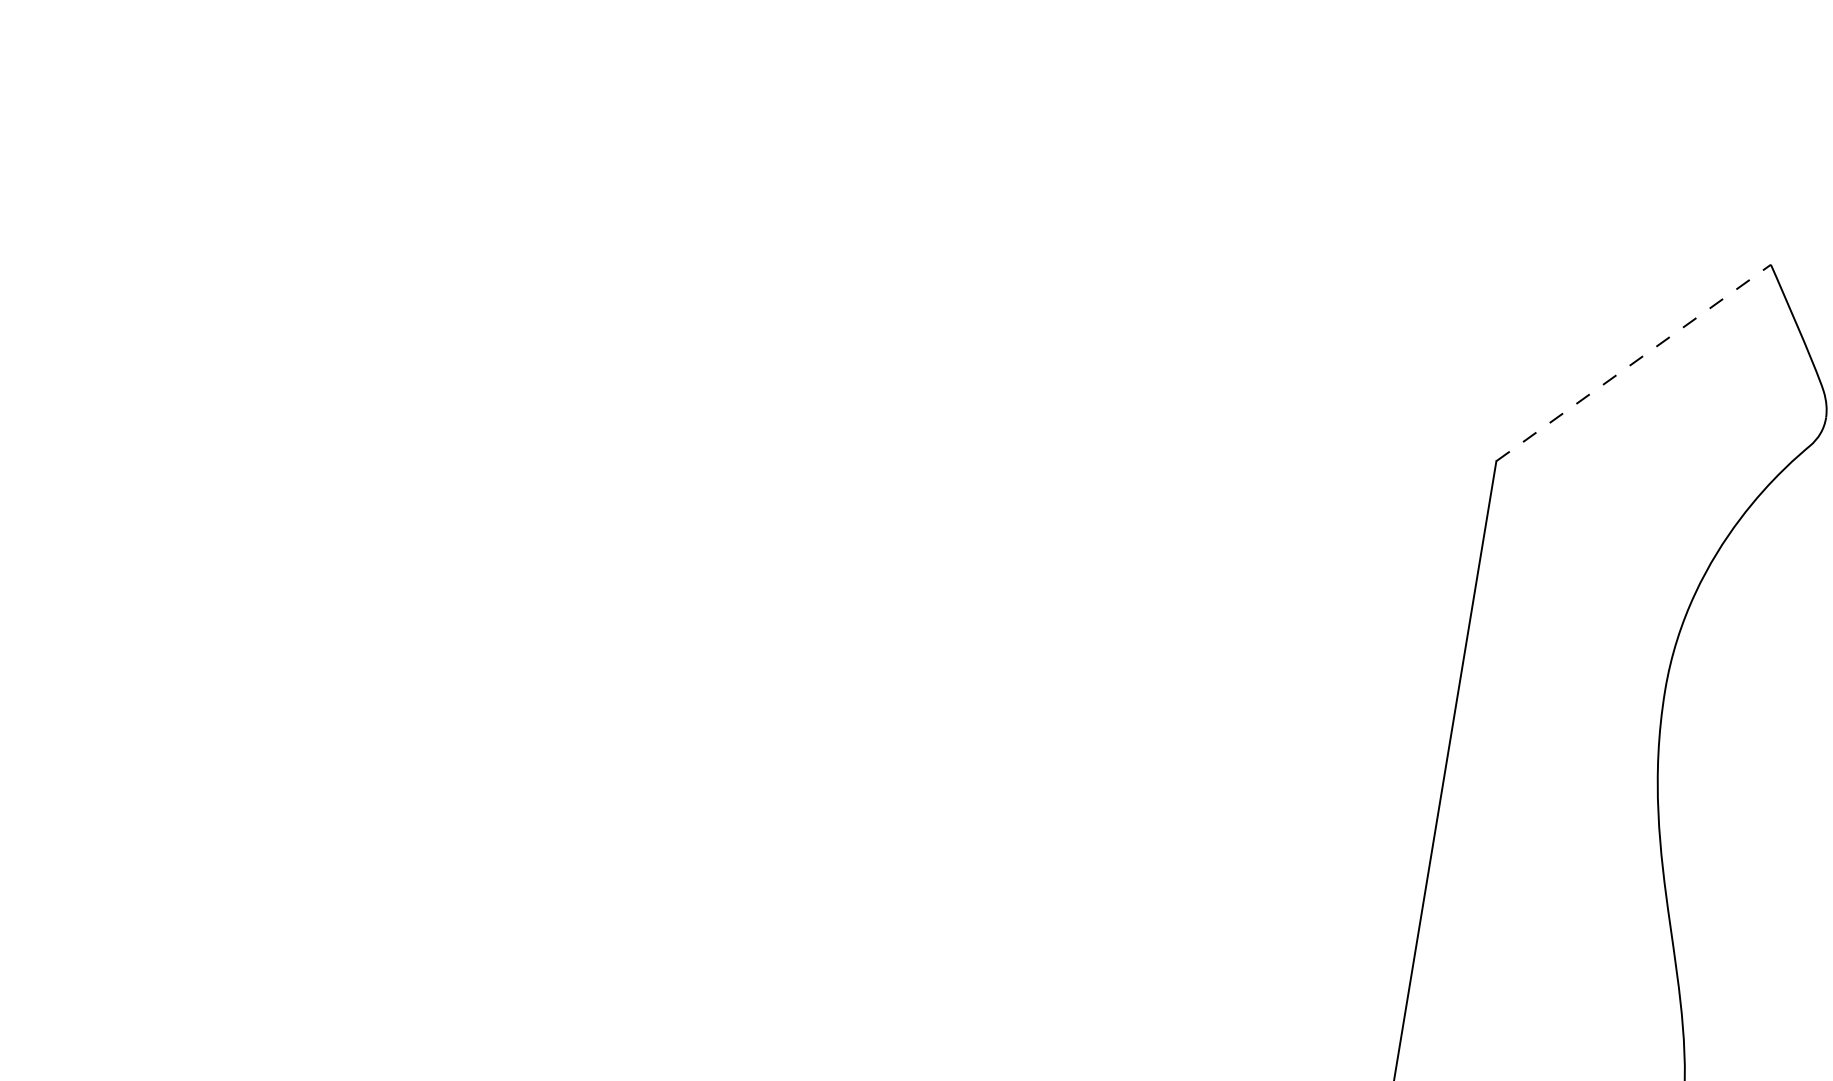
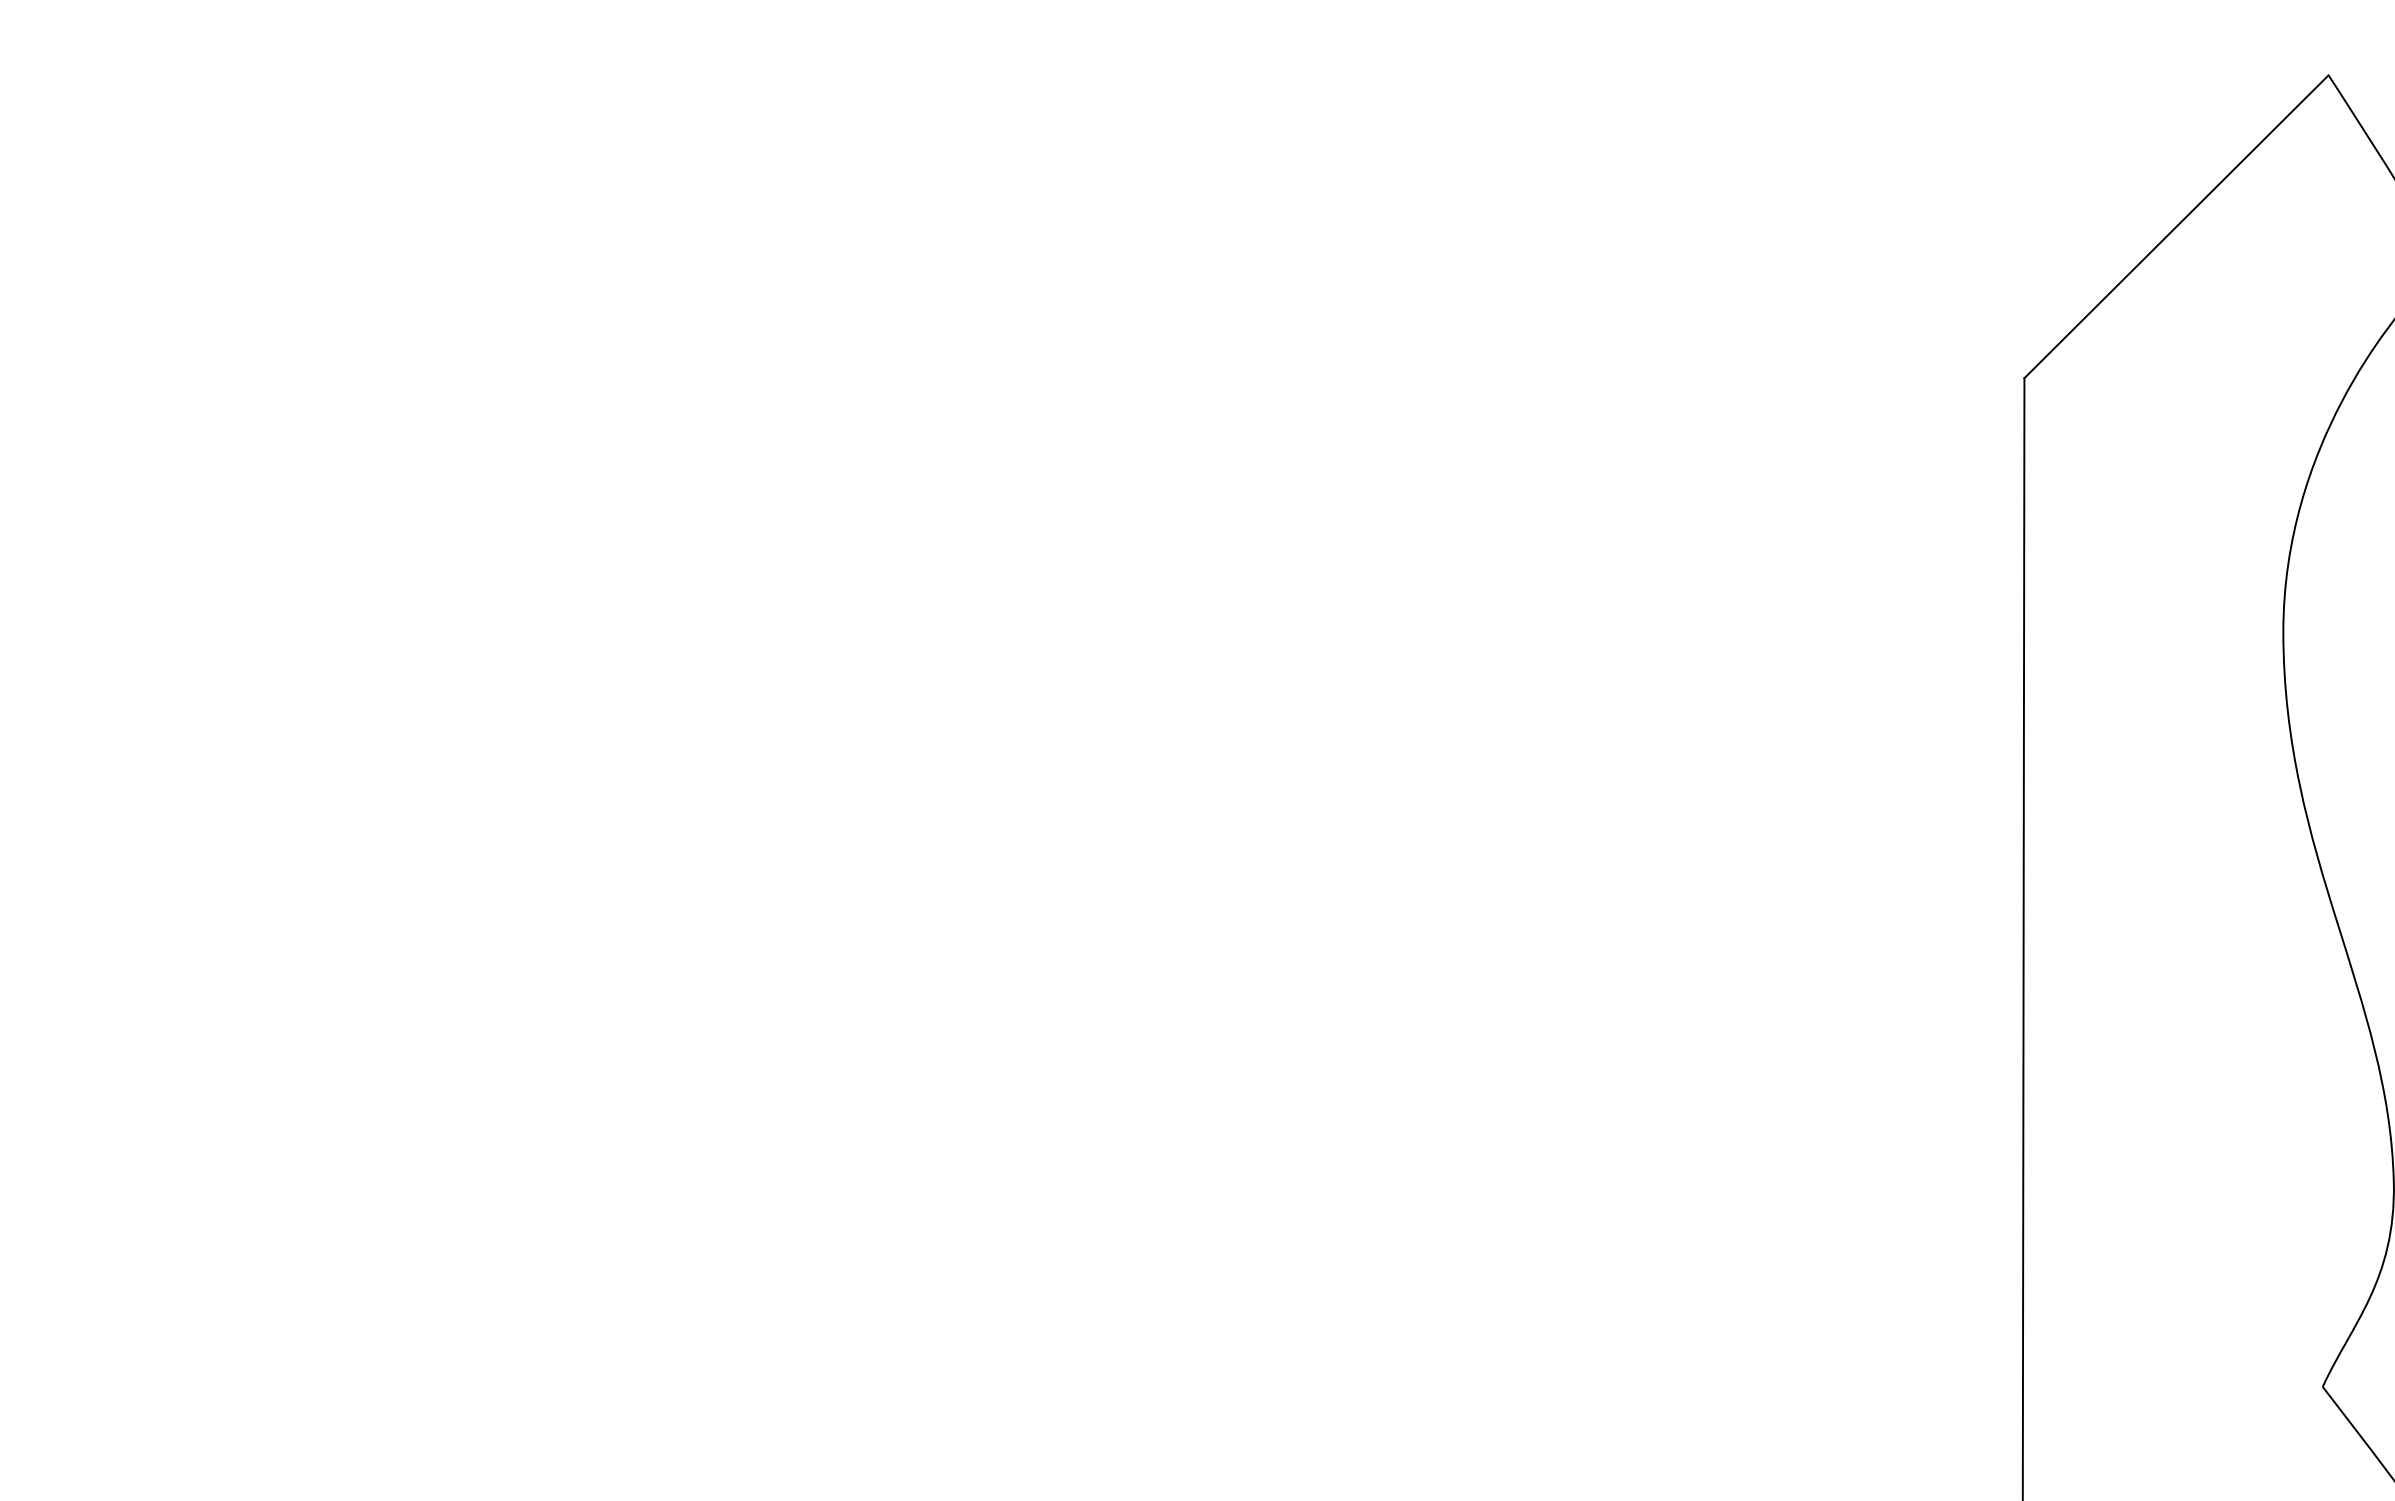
line: (1633, 362) -> (2176, 226), dashed -> solid

